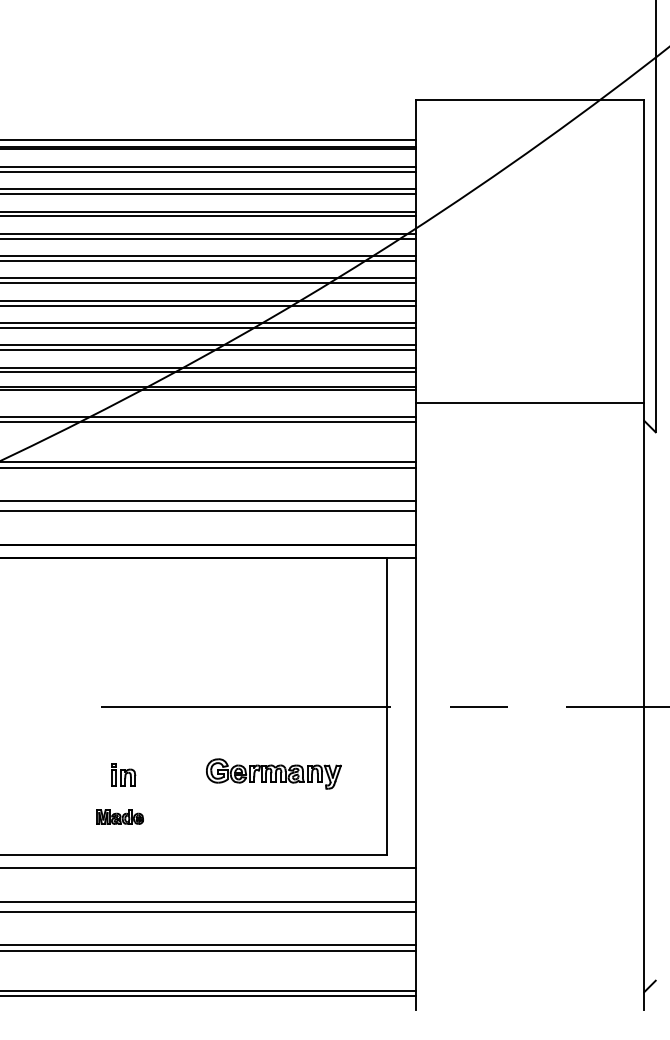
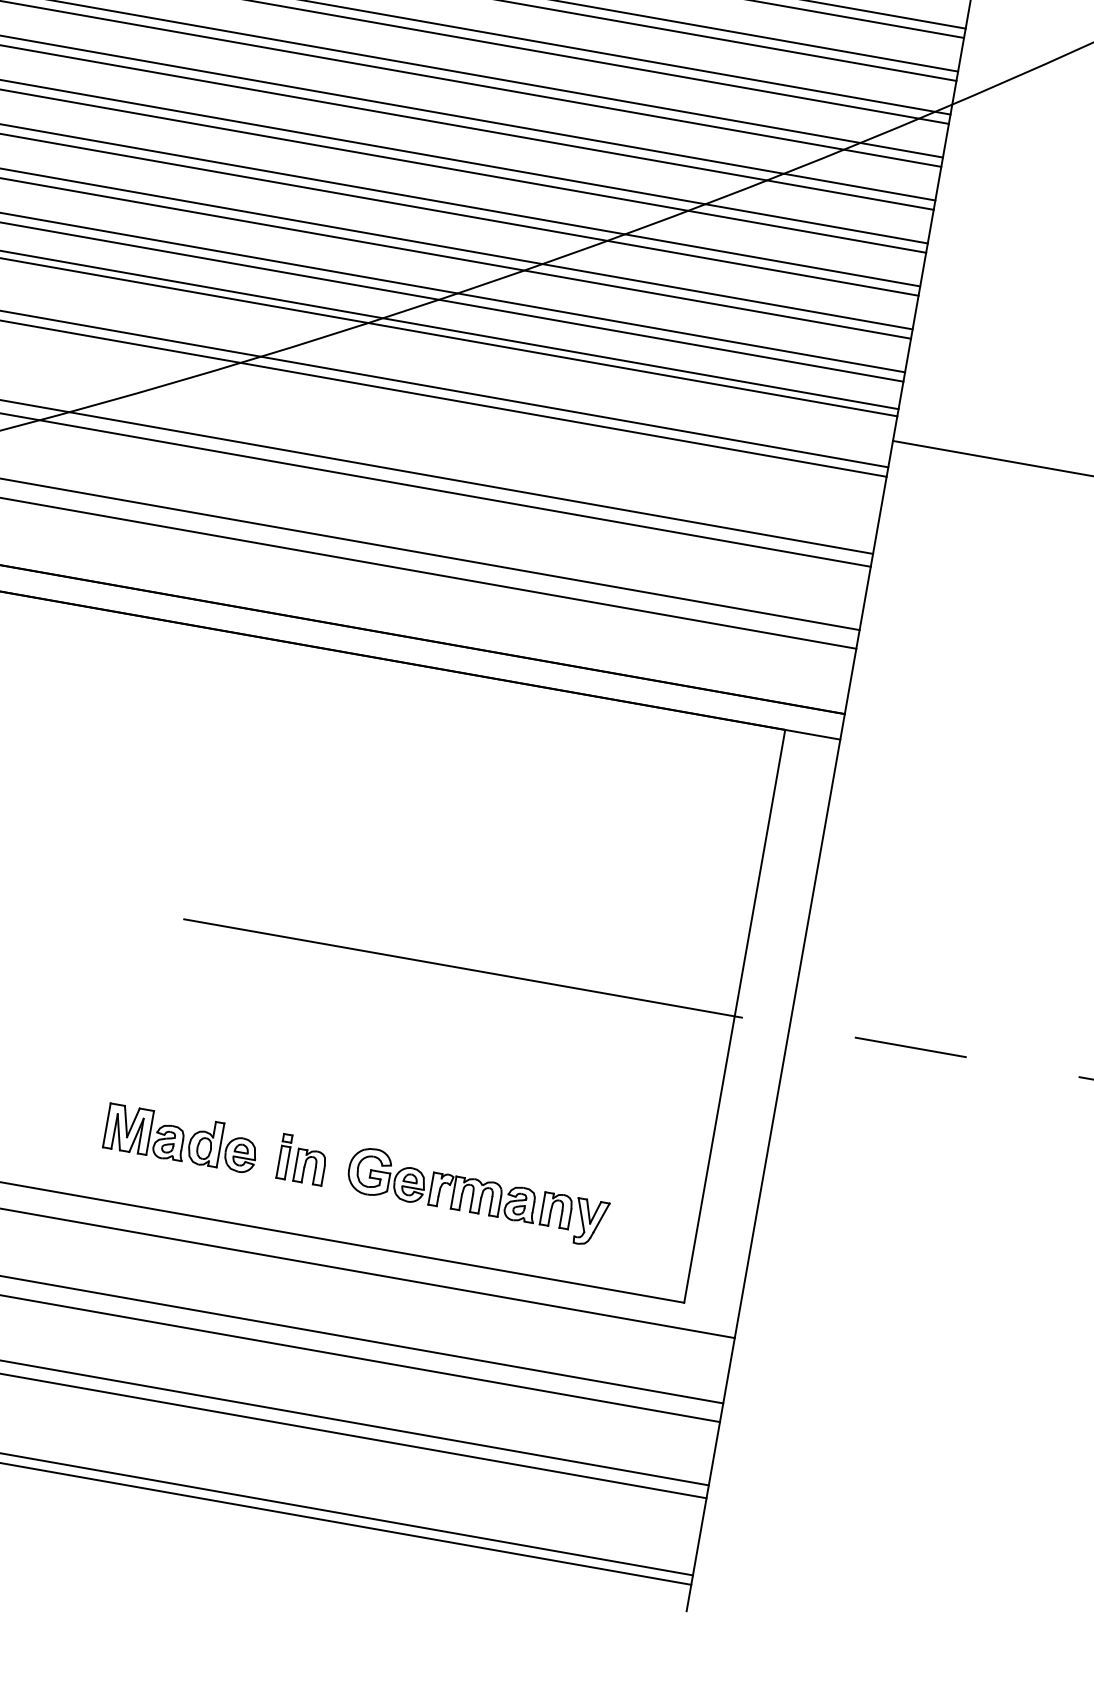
part: (273, 773) -> (476, 1195), moved
part: (123, 774) -> (302, 1158), moved
part: (119, 816) -> (181, 1137), size x1.67

